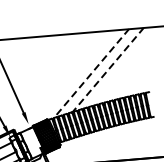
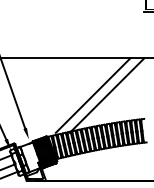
line: (107, 70) -> (107, 95), dashed -> solid
line: (93, 71) -> (93, 95), dashed -> solid

